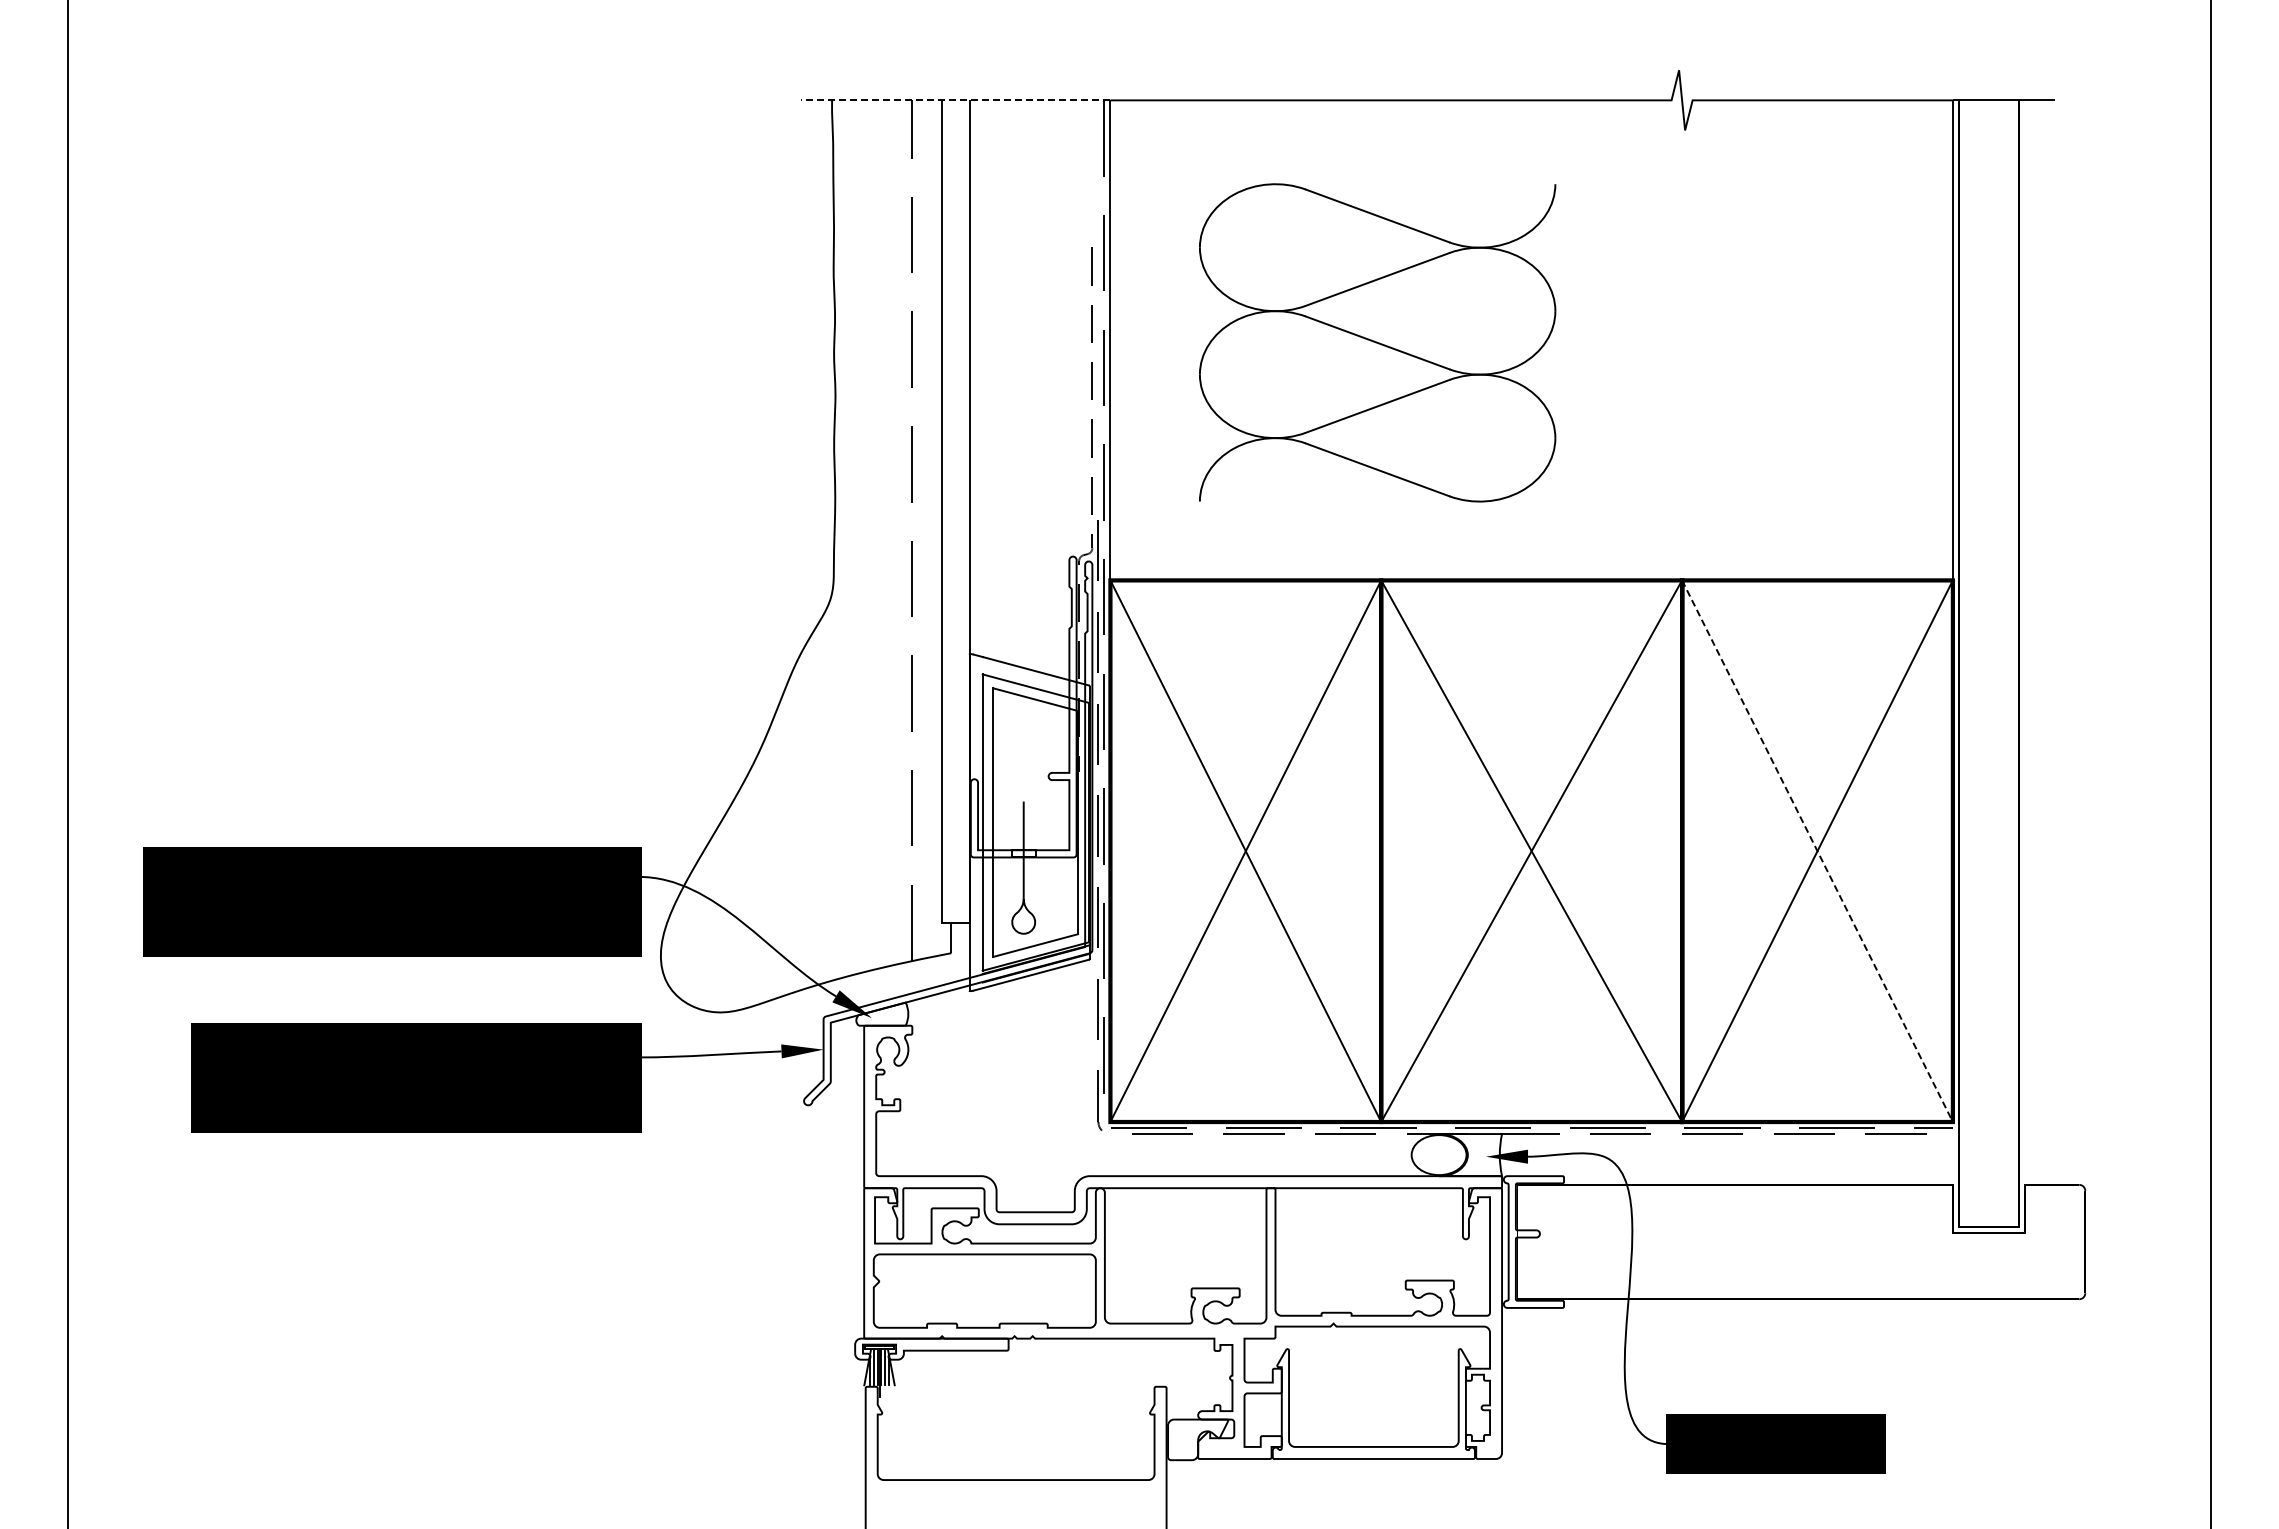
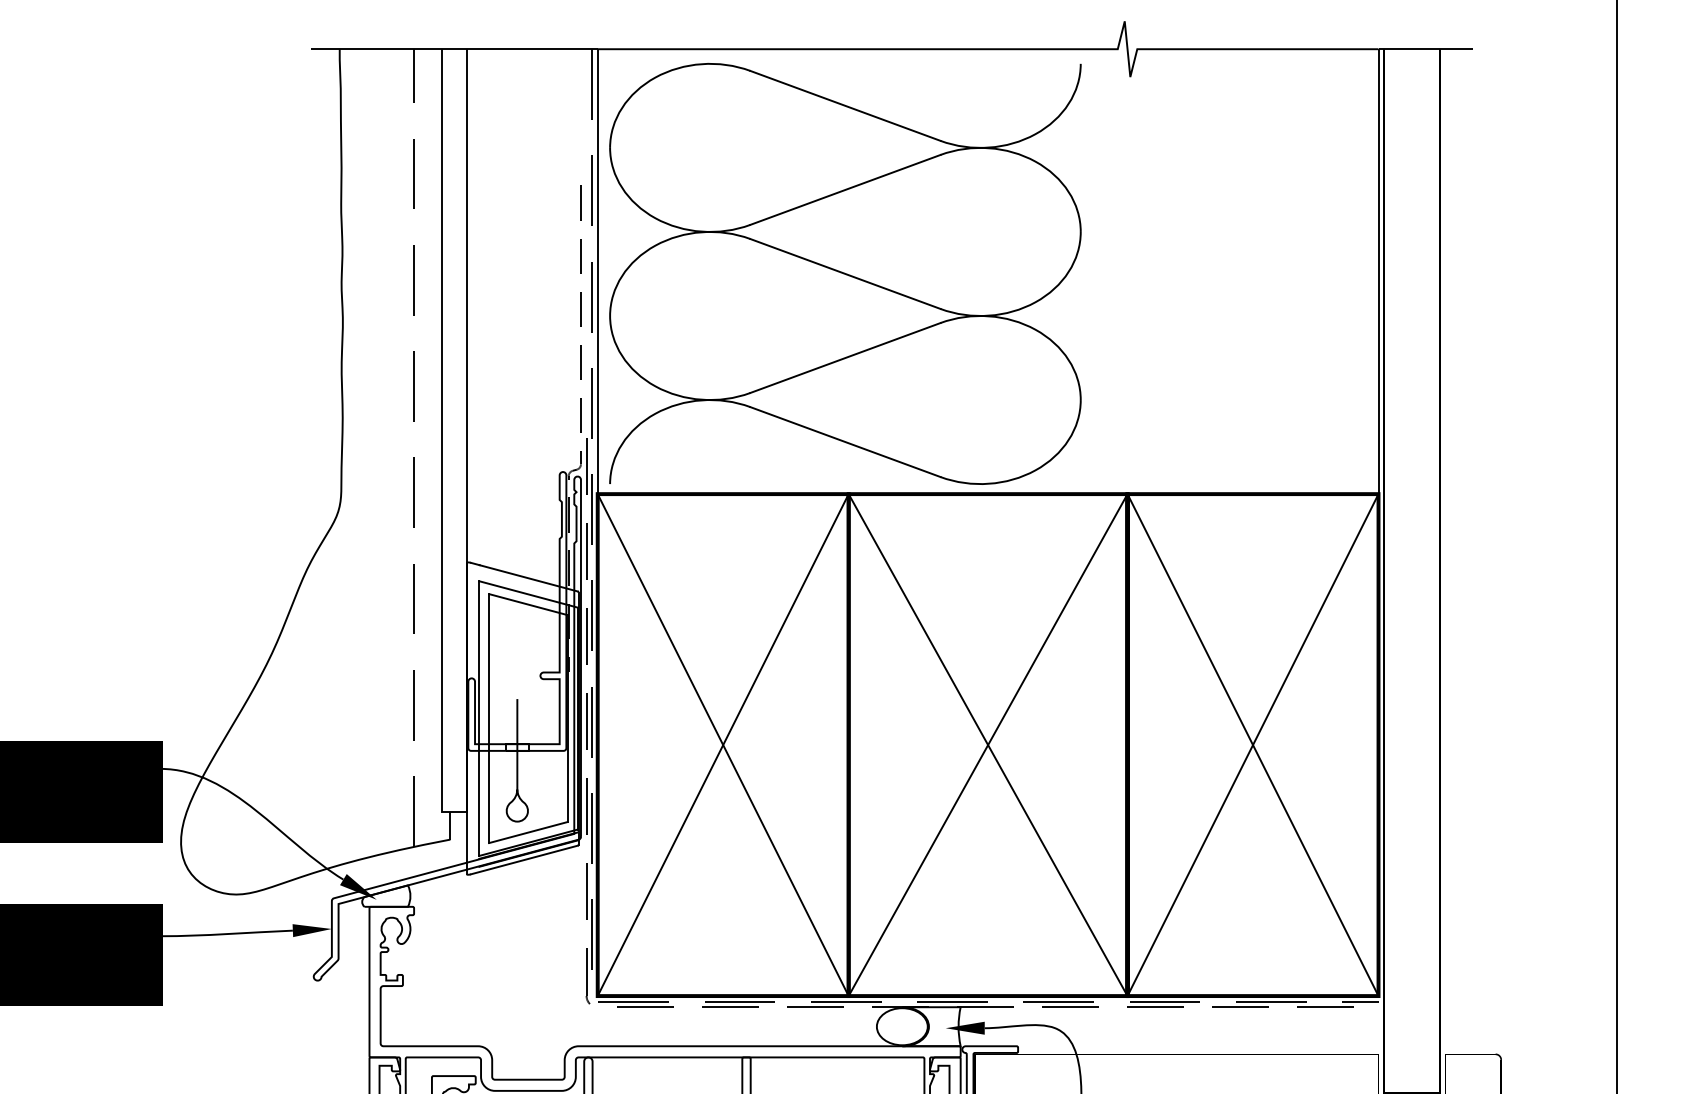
line: (955, 100) -> (454, 49), dashed -> solid
part: (1377, 342) -> (845, 273), size x1.43
line: (1817, 851) -> (1253, 745), dashed -> solid

